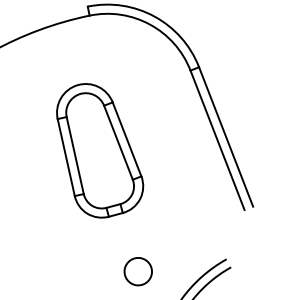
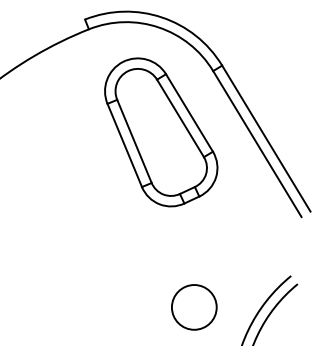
part: (99, 151) -> (161, 132), moved
circle: (137, 271) -> (193, 307), size x1.43

